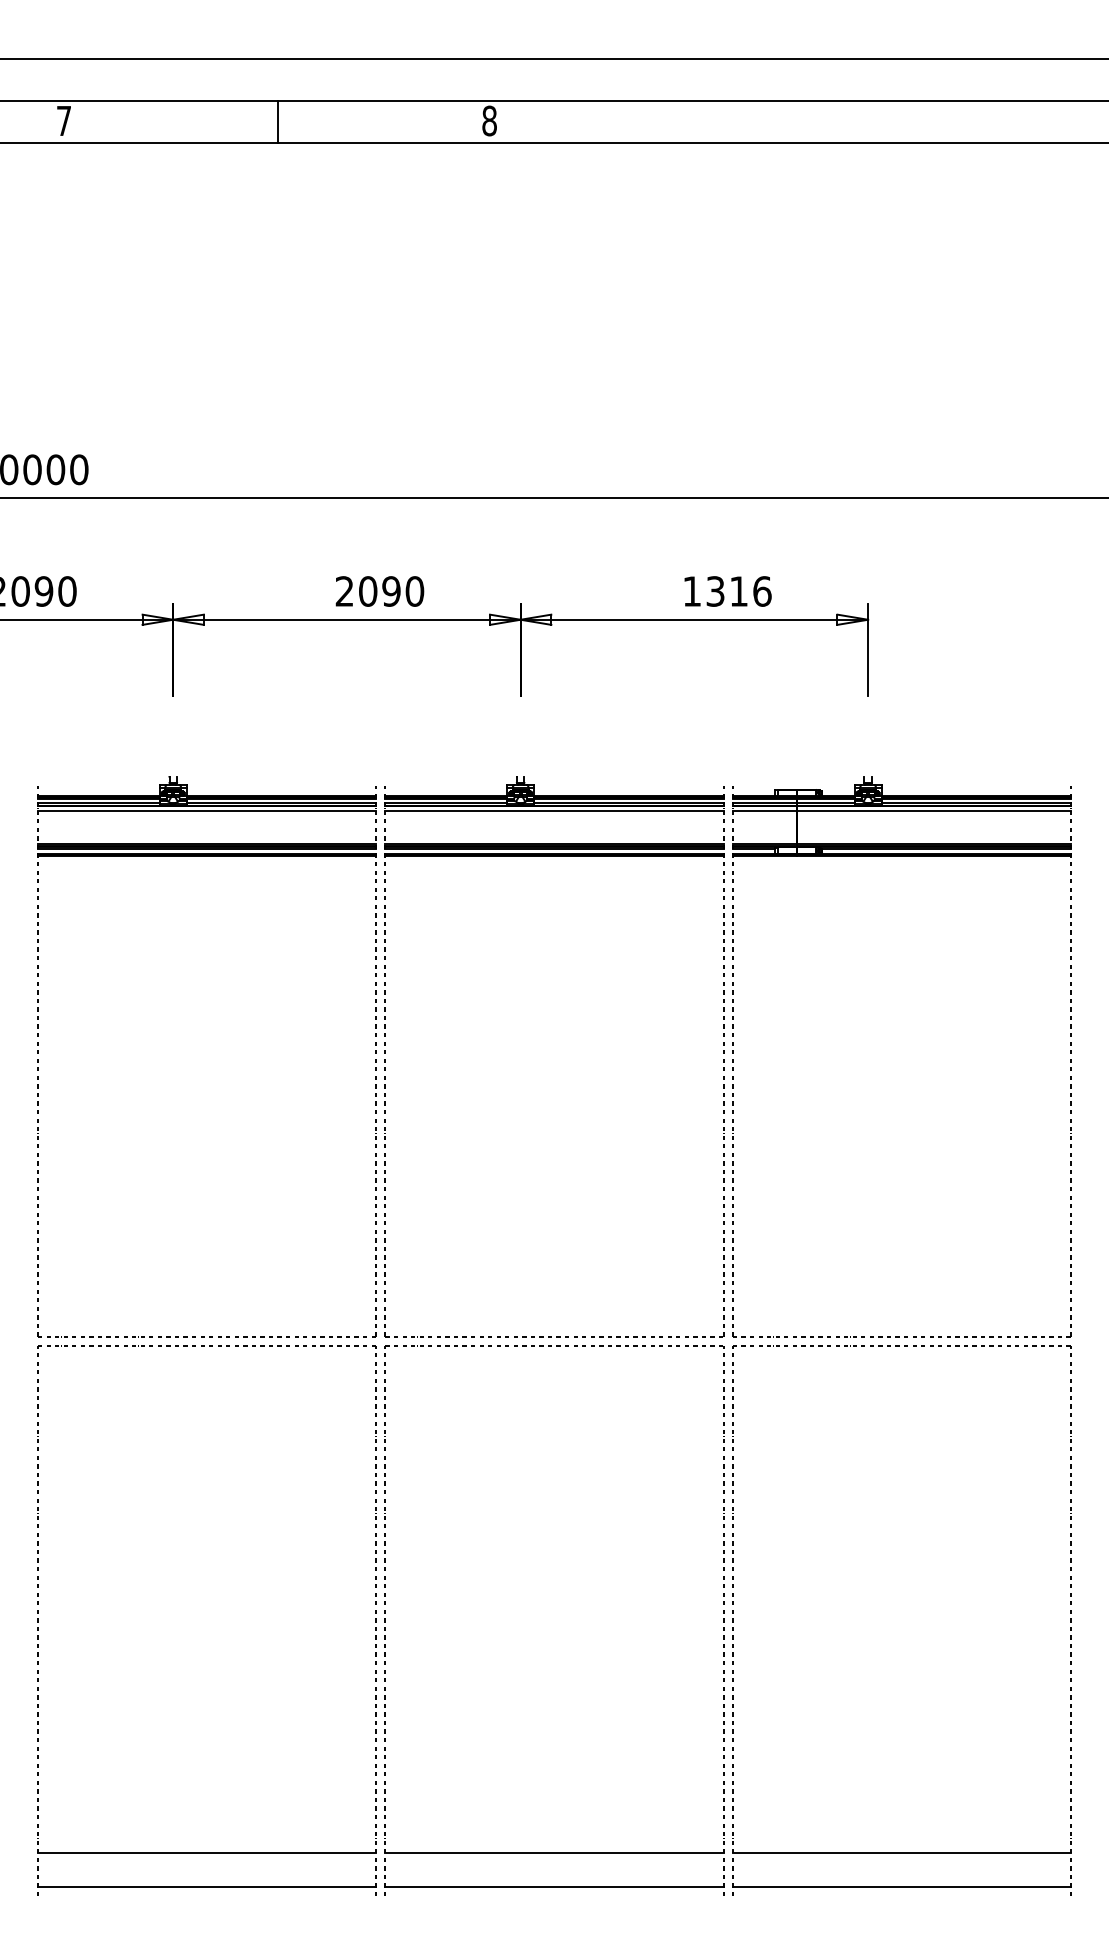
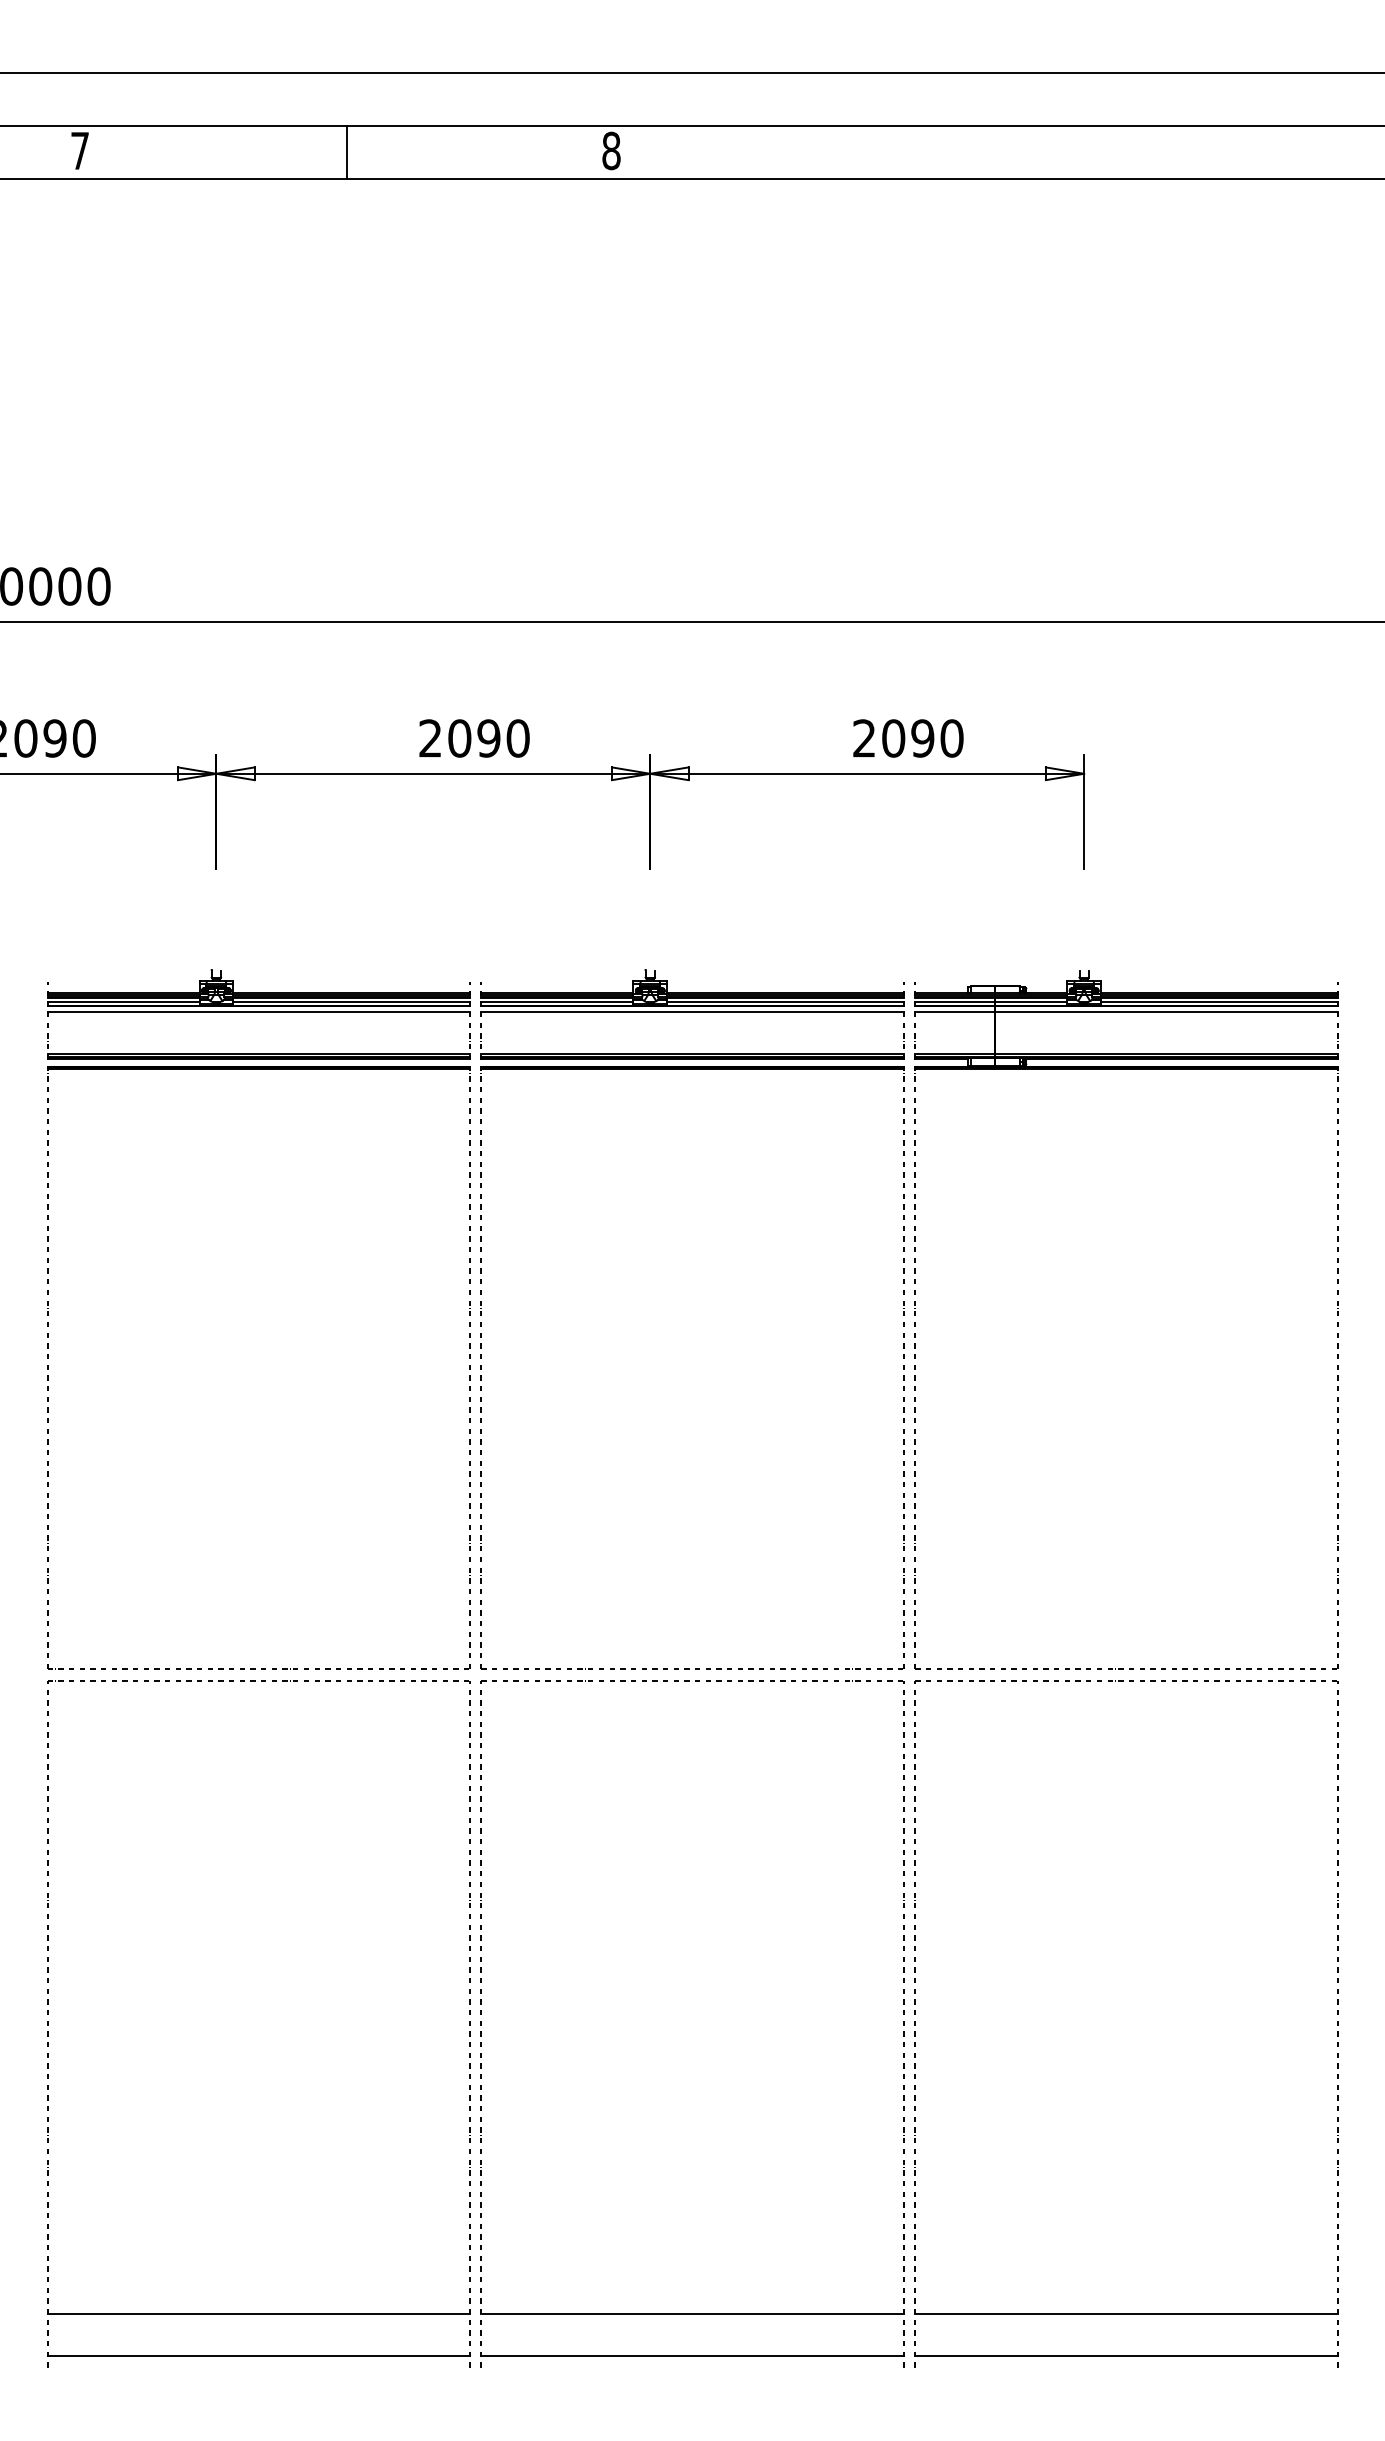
text: (727, 591) -> (908, 738), 1316 -> 2090

